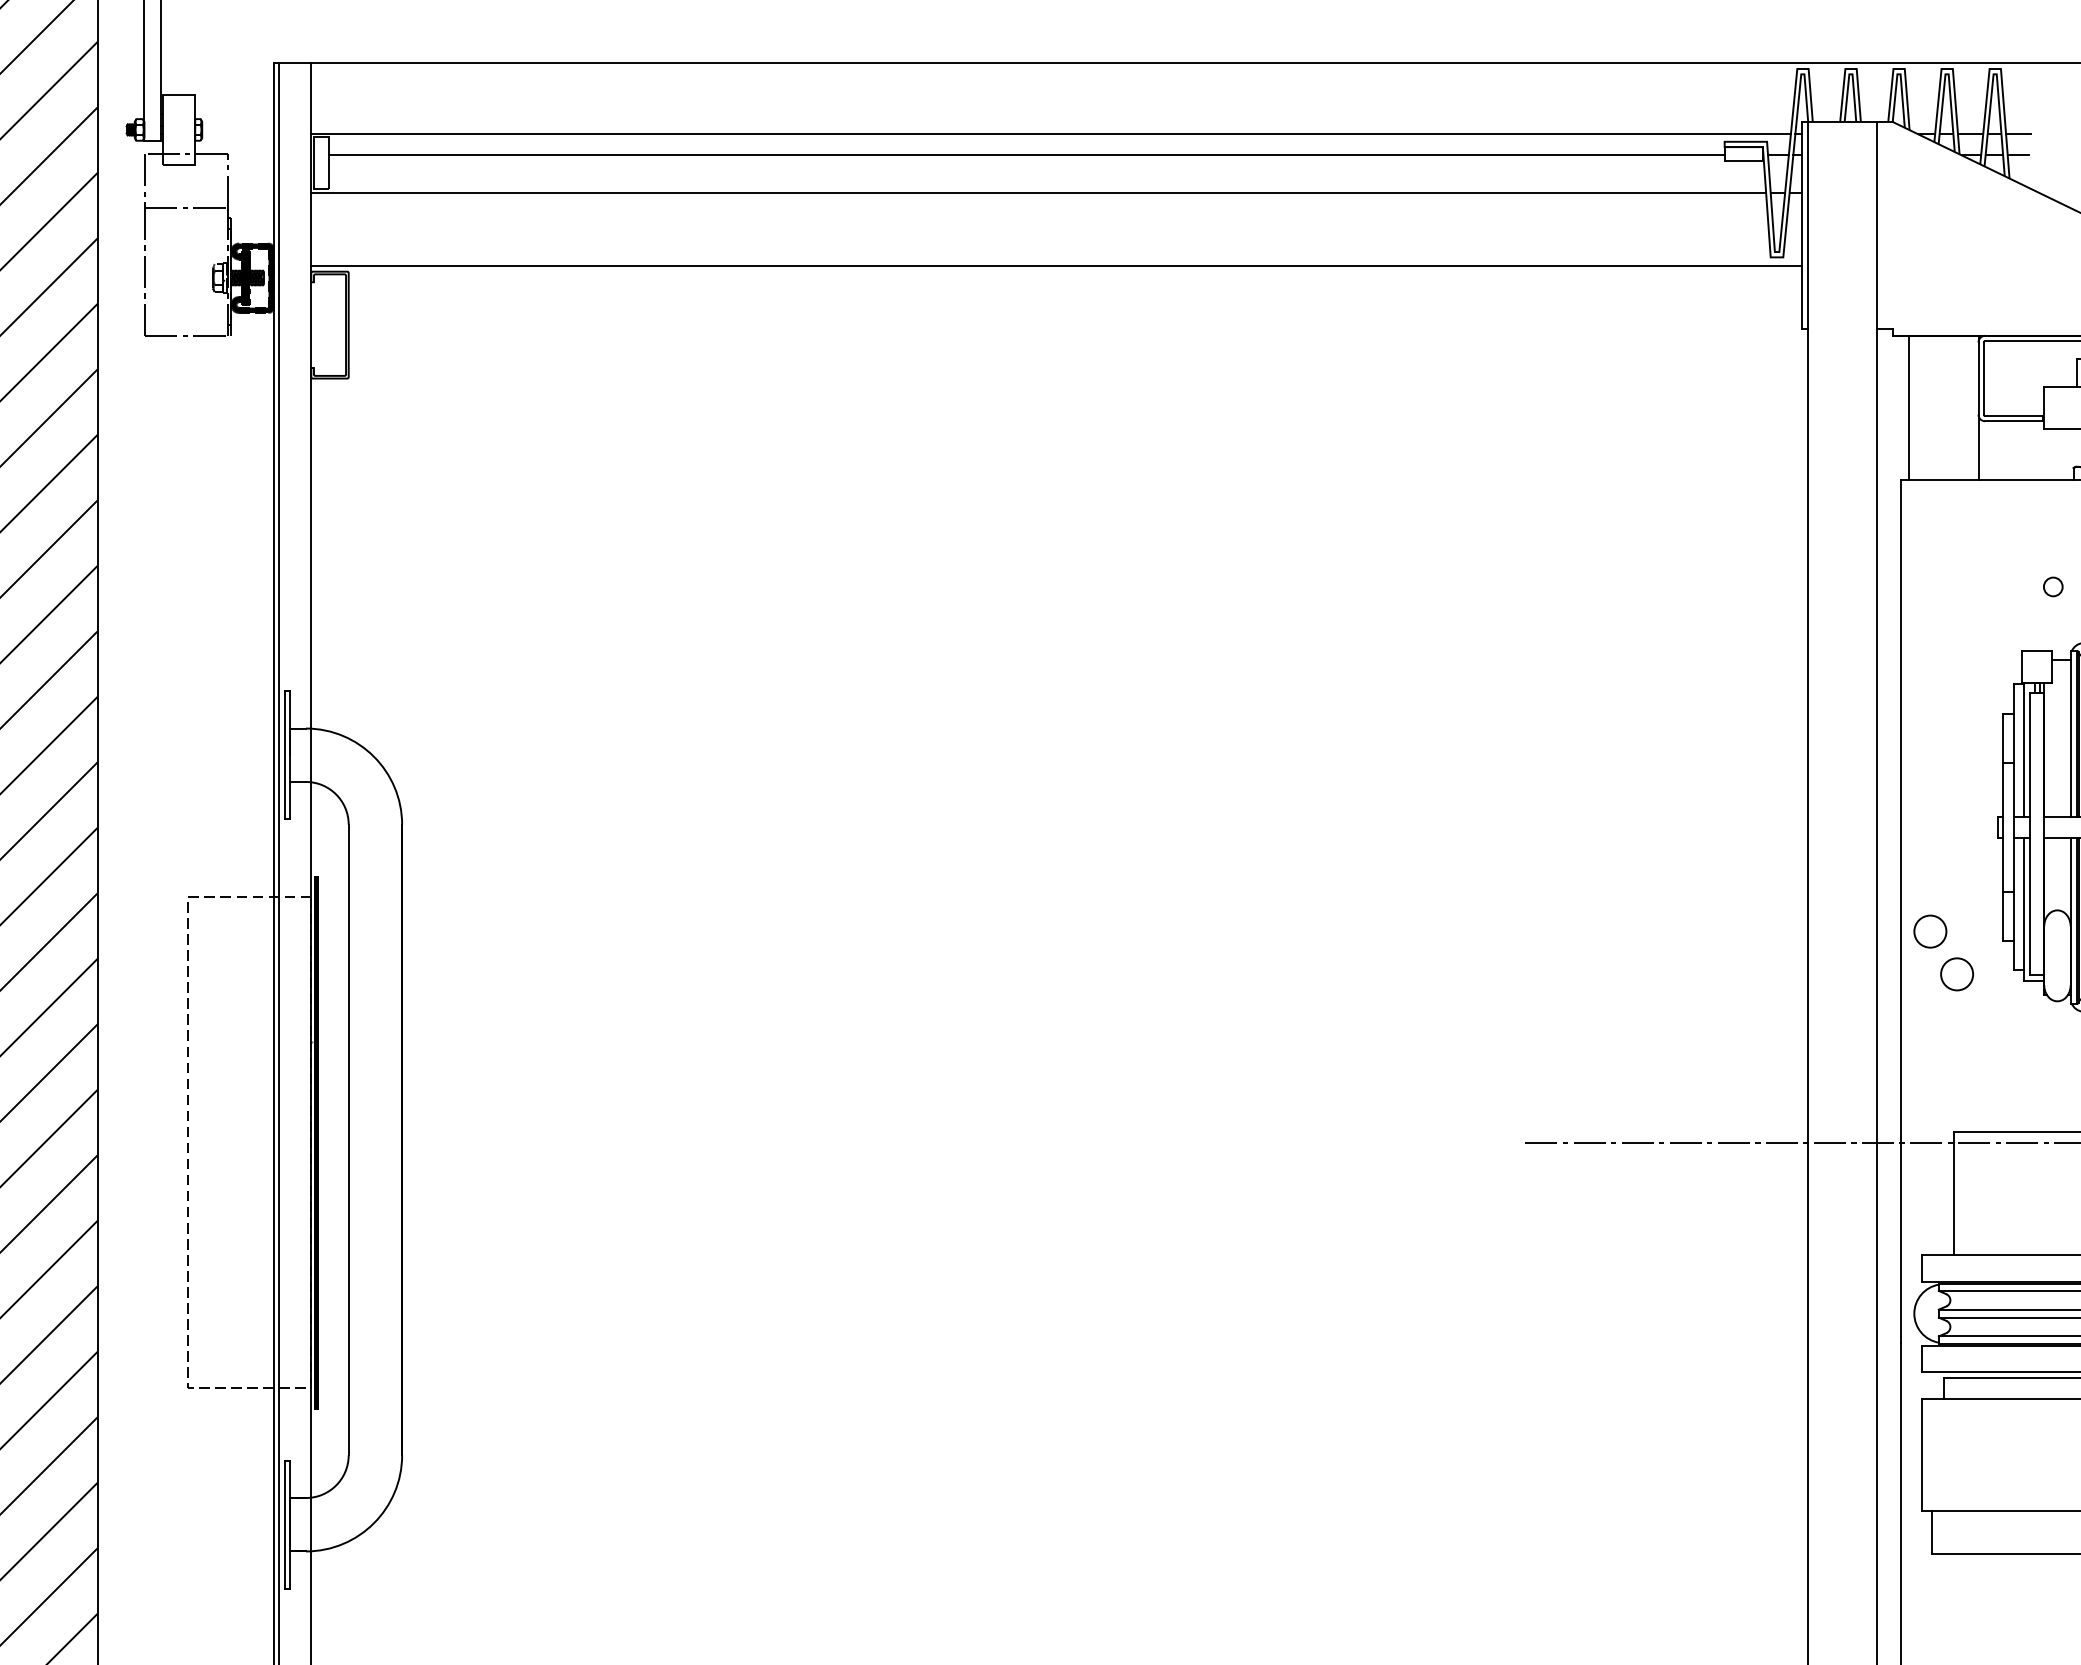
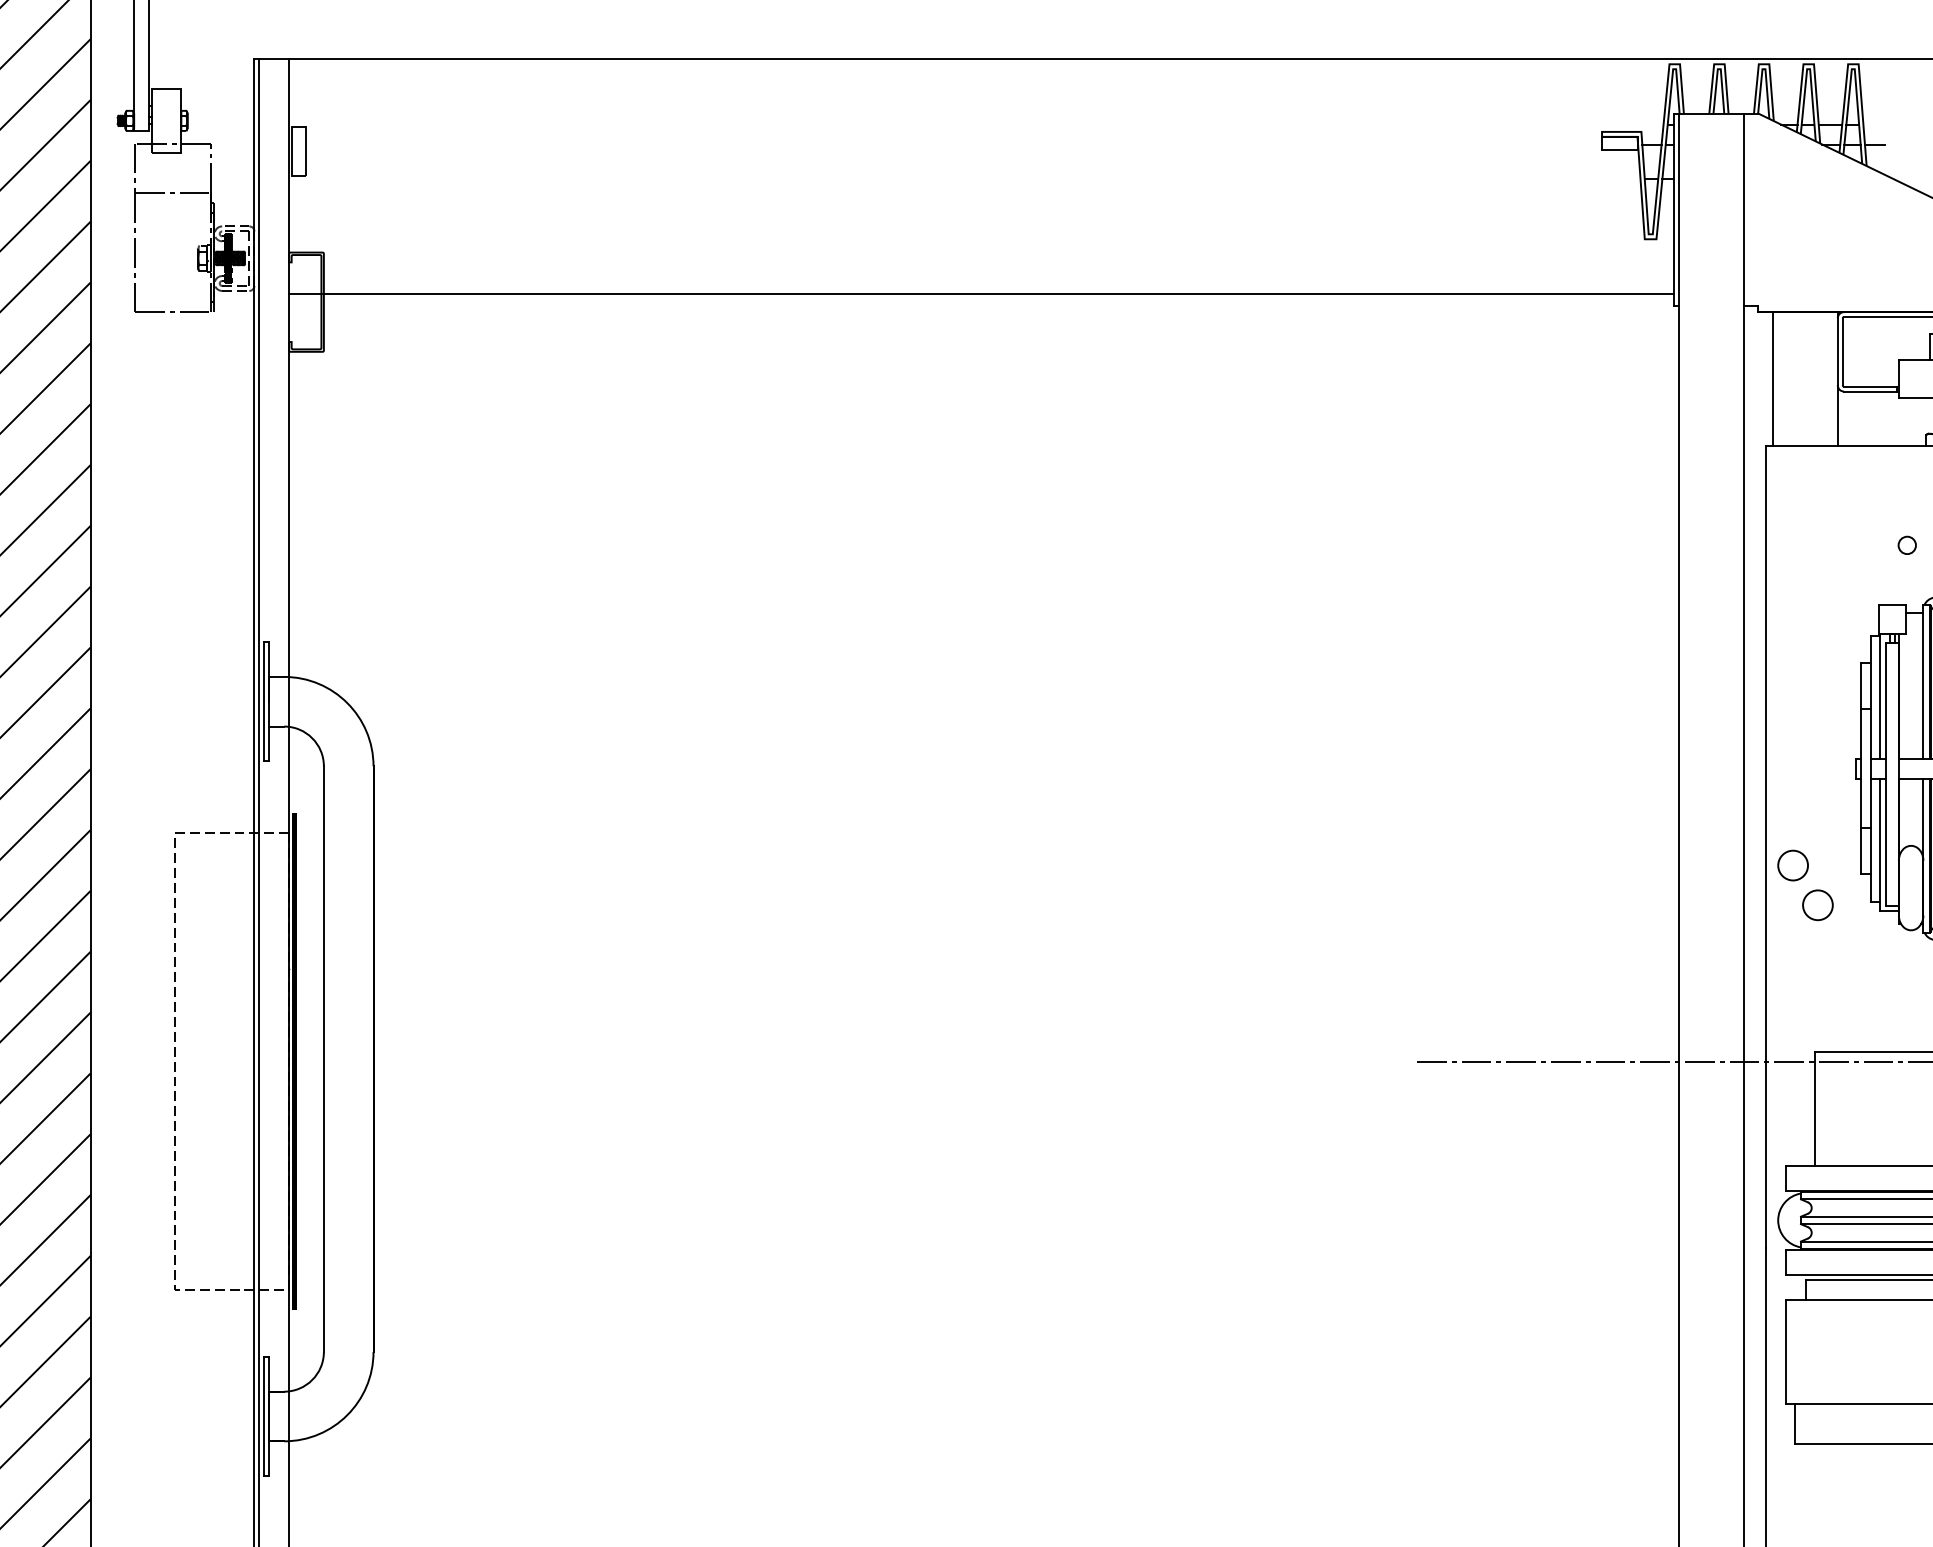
line: (1050, 134) -> (975, 125), removed
line: (2018, 134) -> (1874, 125), removed
line: (1026, 155) -> (953, 144), removed
line: (1038, 192) -> (964, 179), removed
line: (1056, 266) -> (981, 294), moved
fill: (252, 278) -> (234, 258), removed

